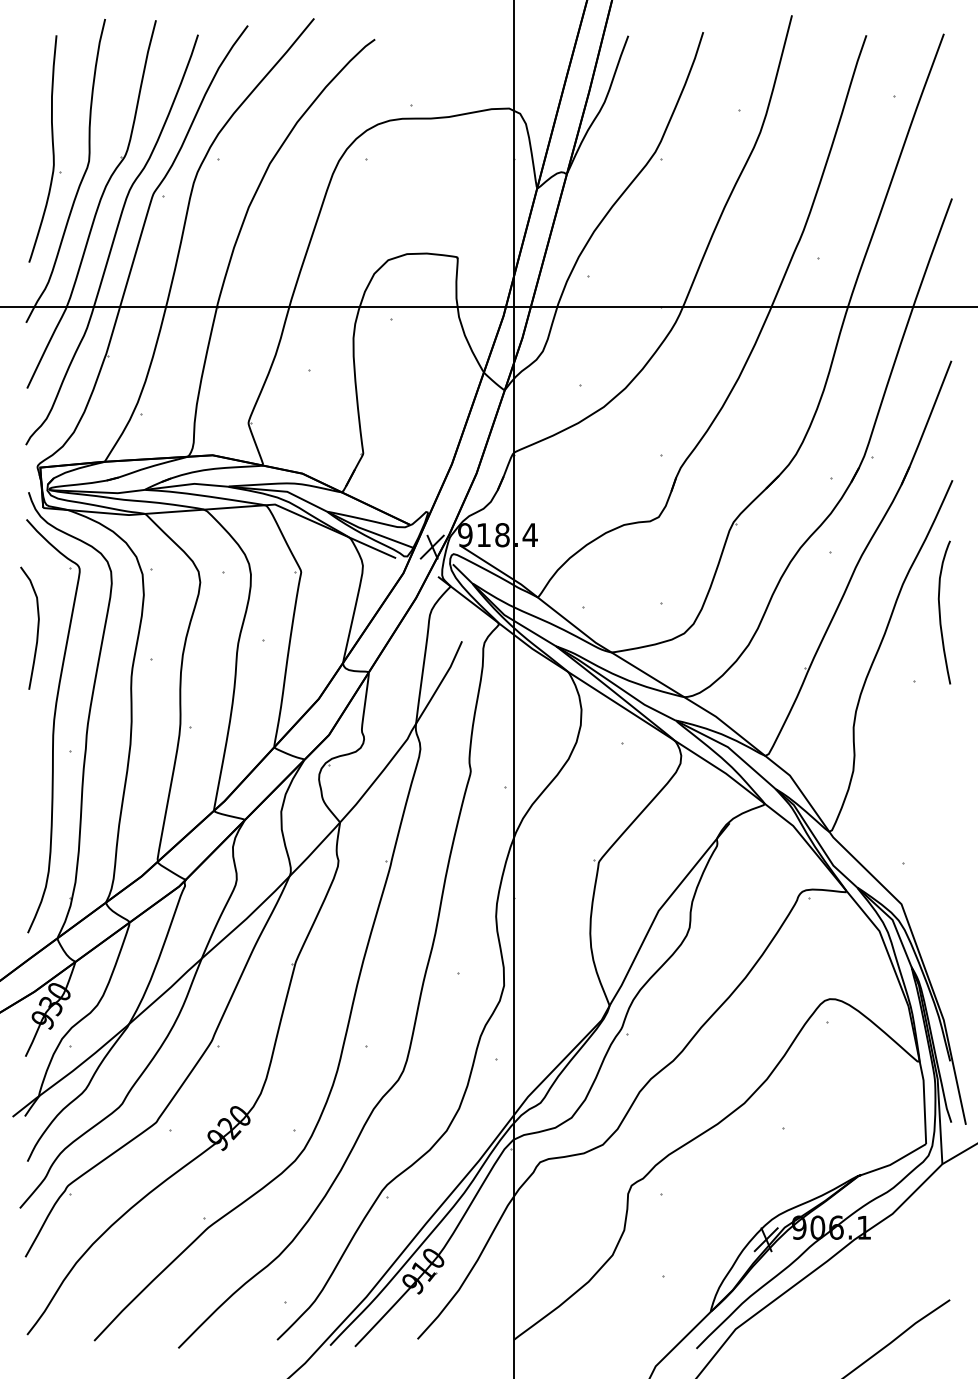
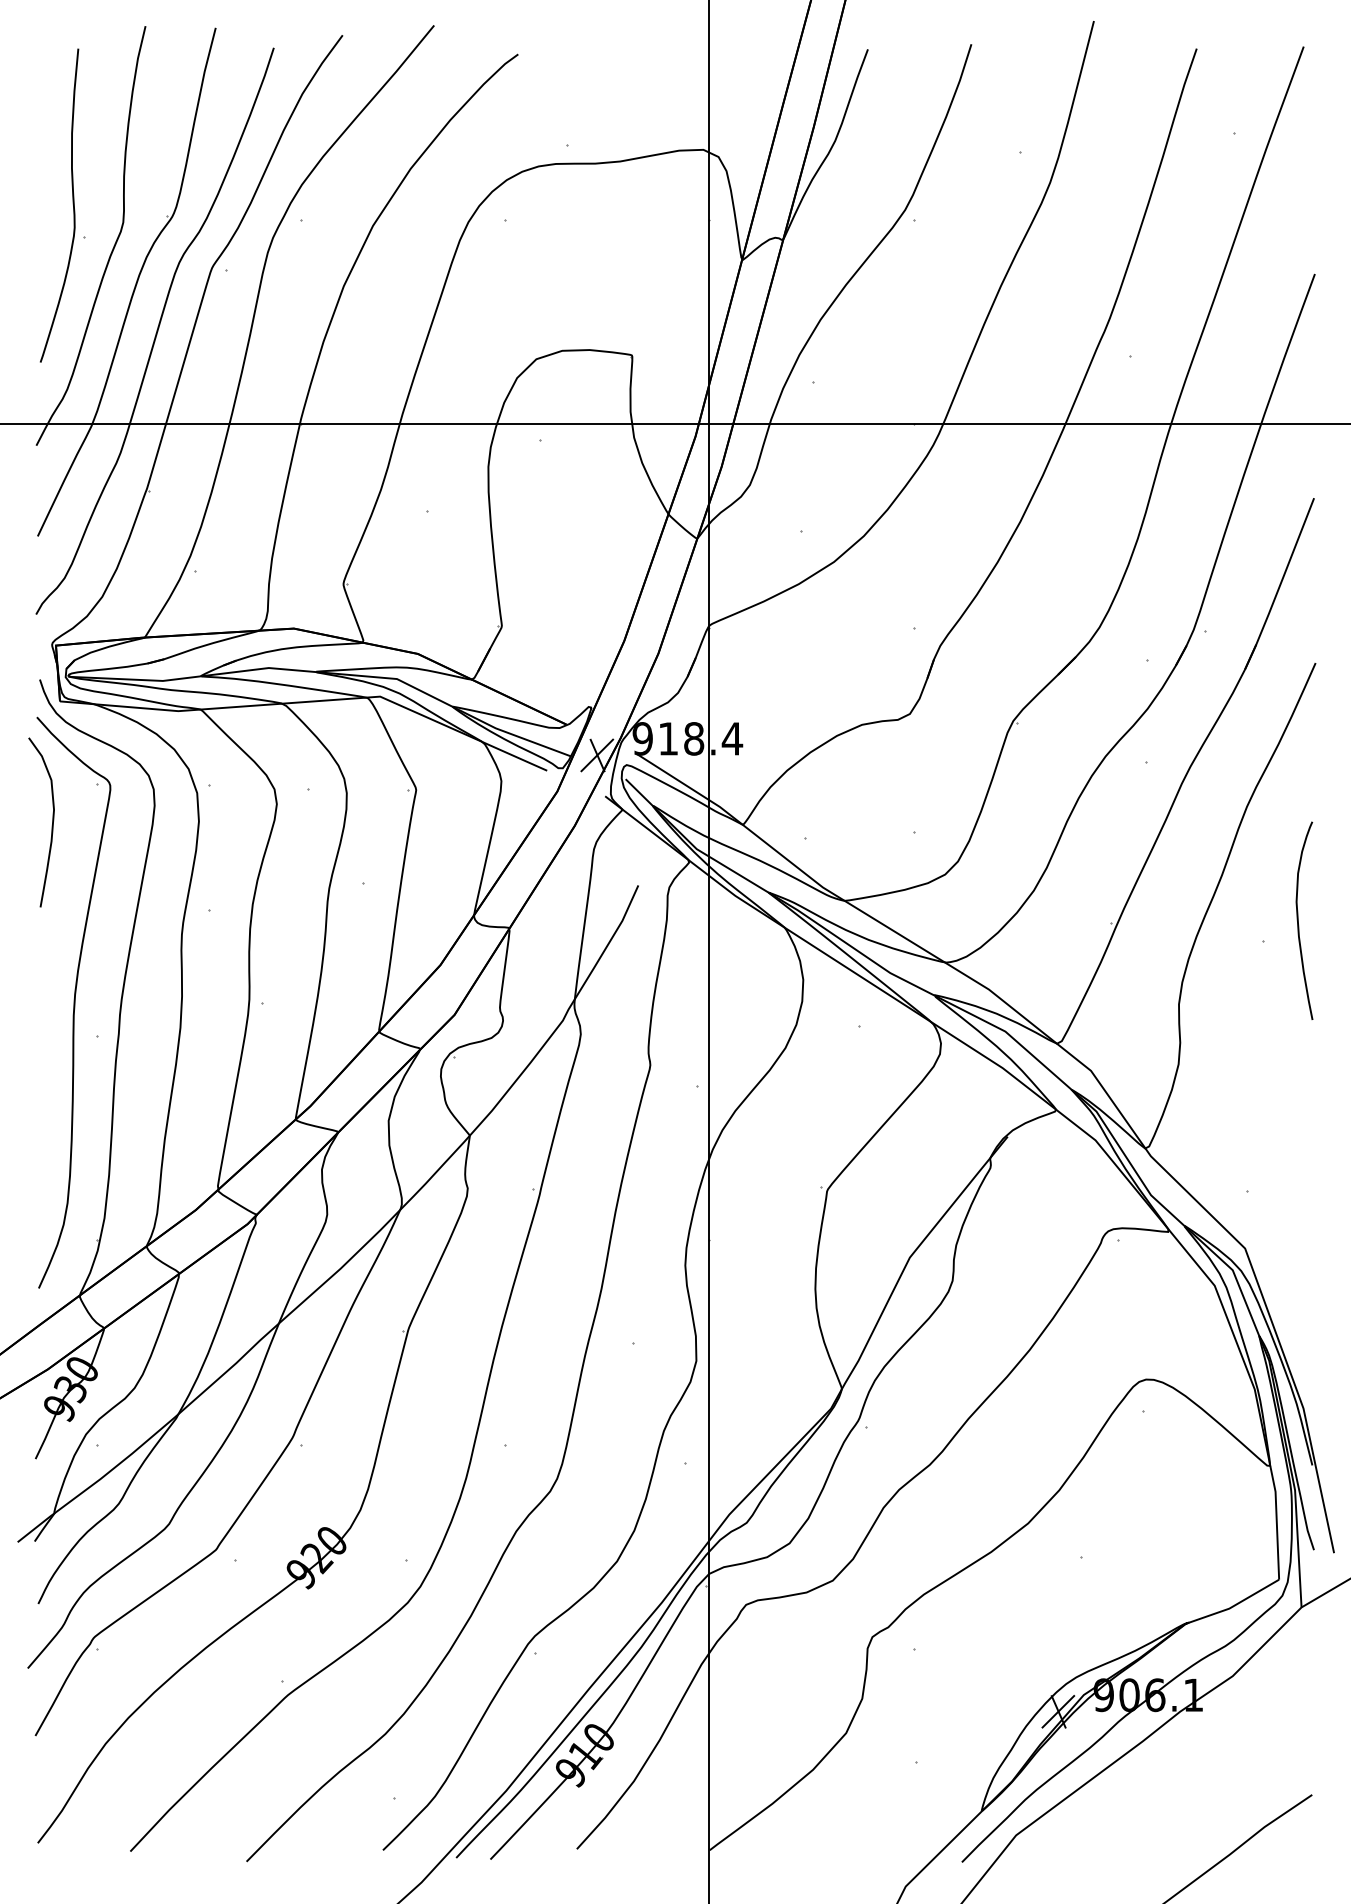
curve: (940, 612) -> (1298, 920), moved
curve: (37, 630) -> (51, 825), moved

